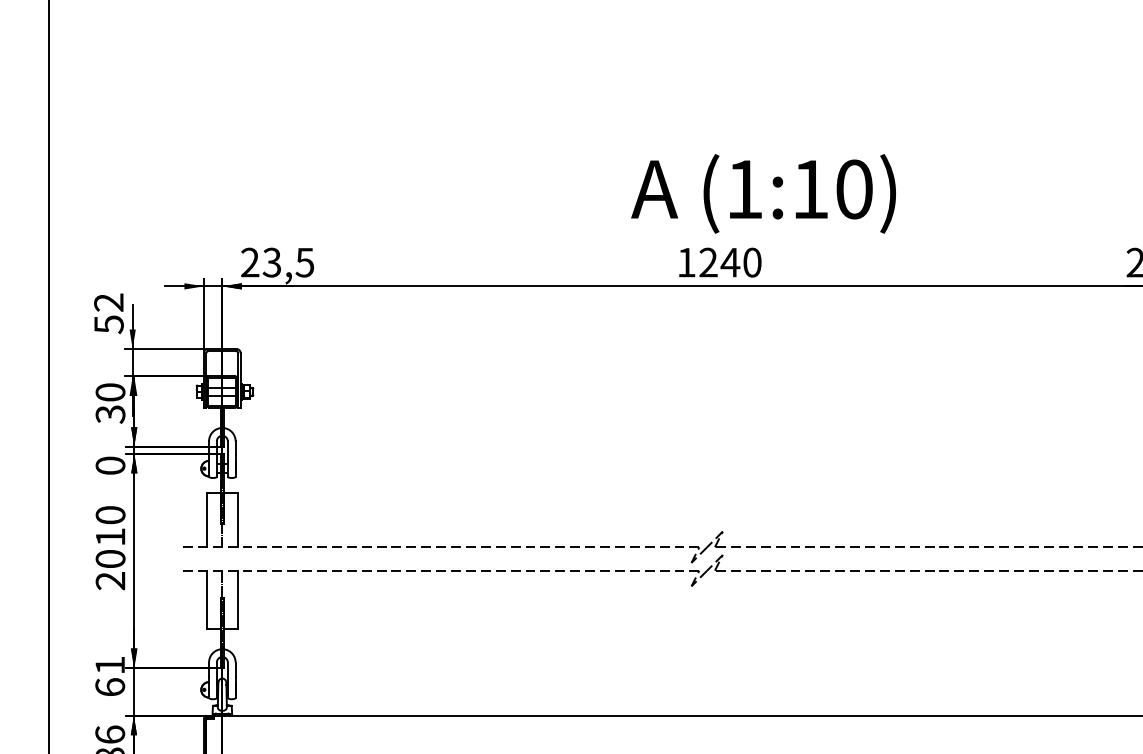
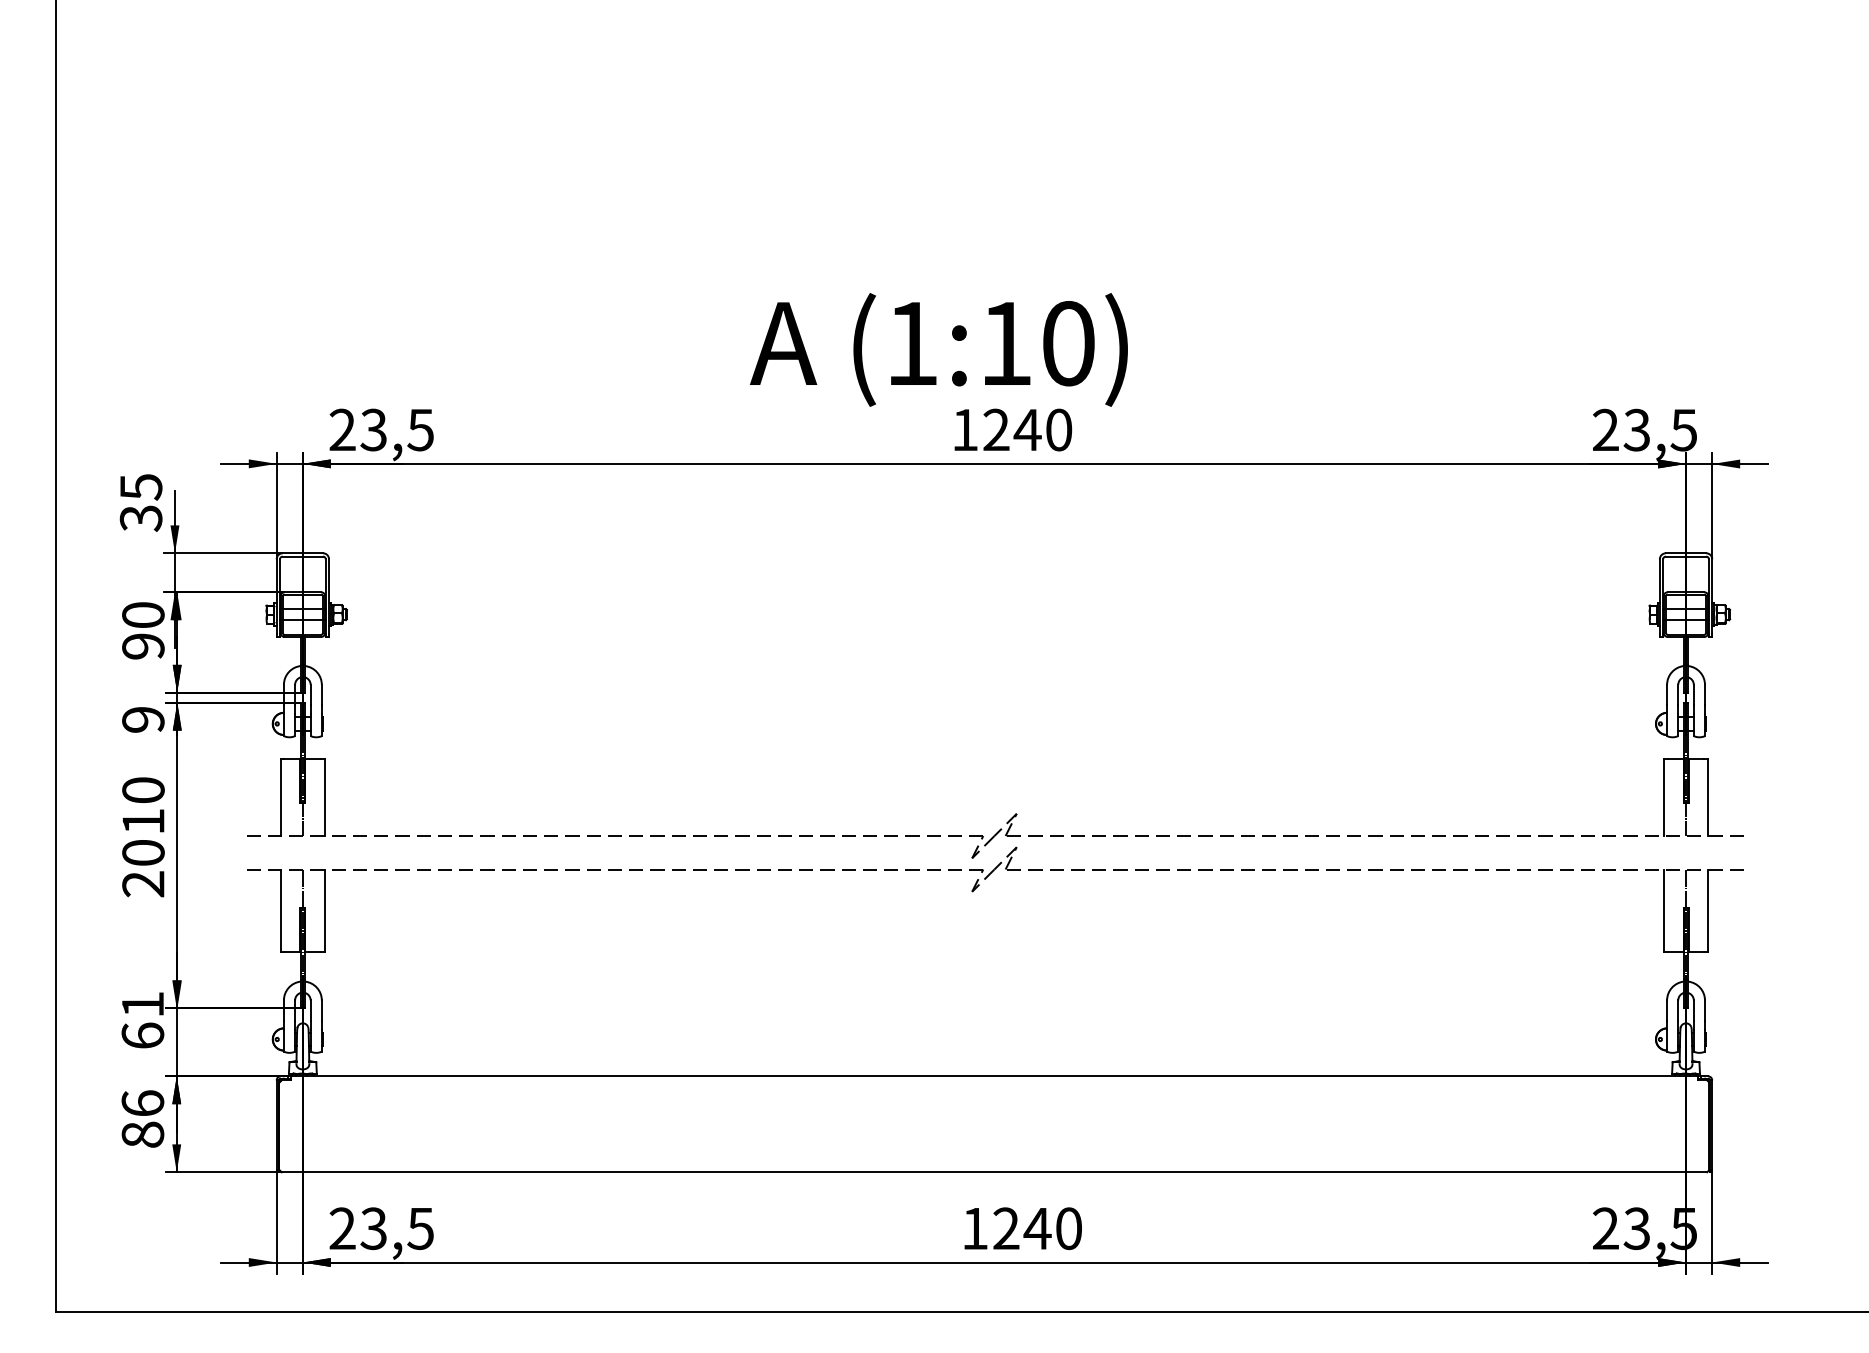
text: (763, 193) -> (938, 349), moved
text: (108, 313) -> (140, 502), 52 -> 35
text: (110, 414) -> (143, 646), 30 -> 90
text: (110, 465) -> (143, 719), 0 -> 9

